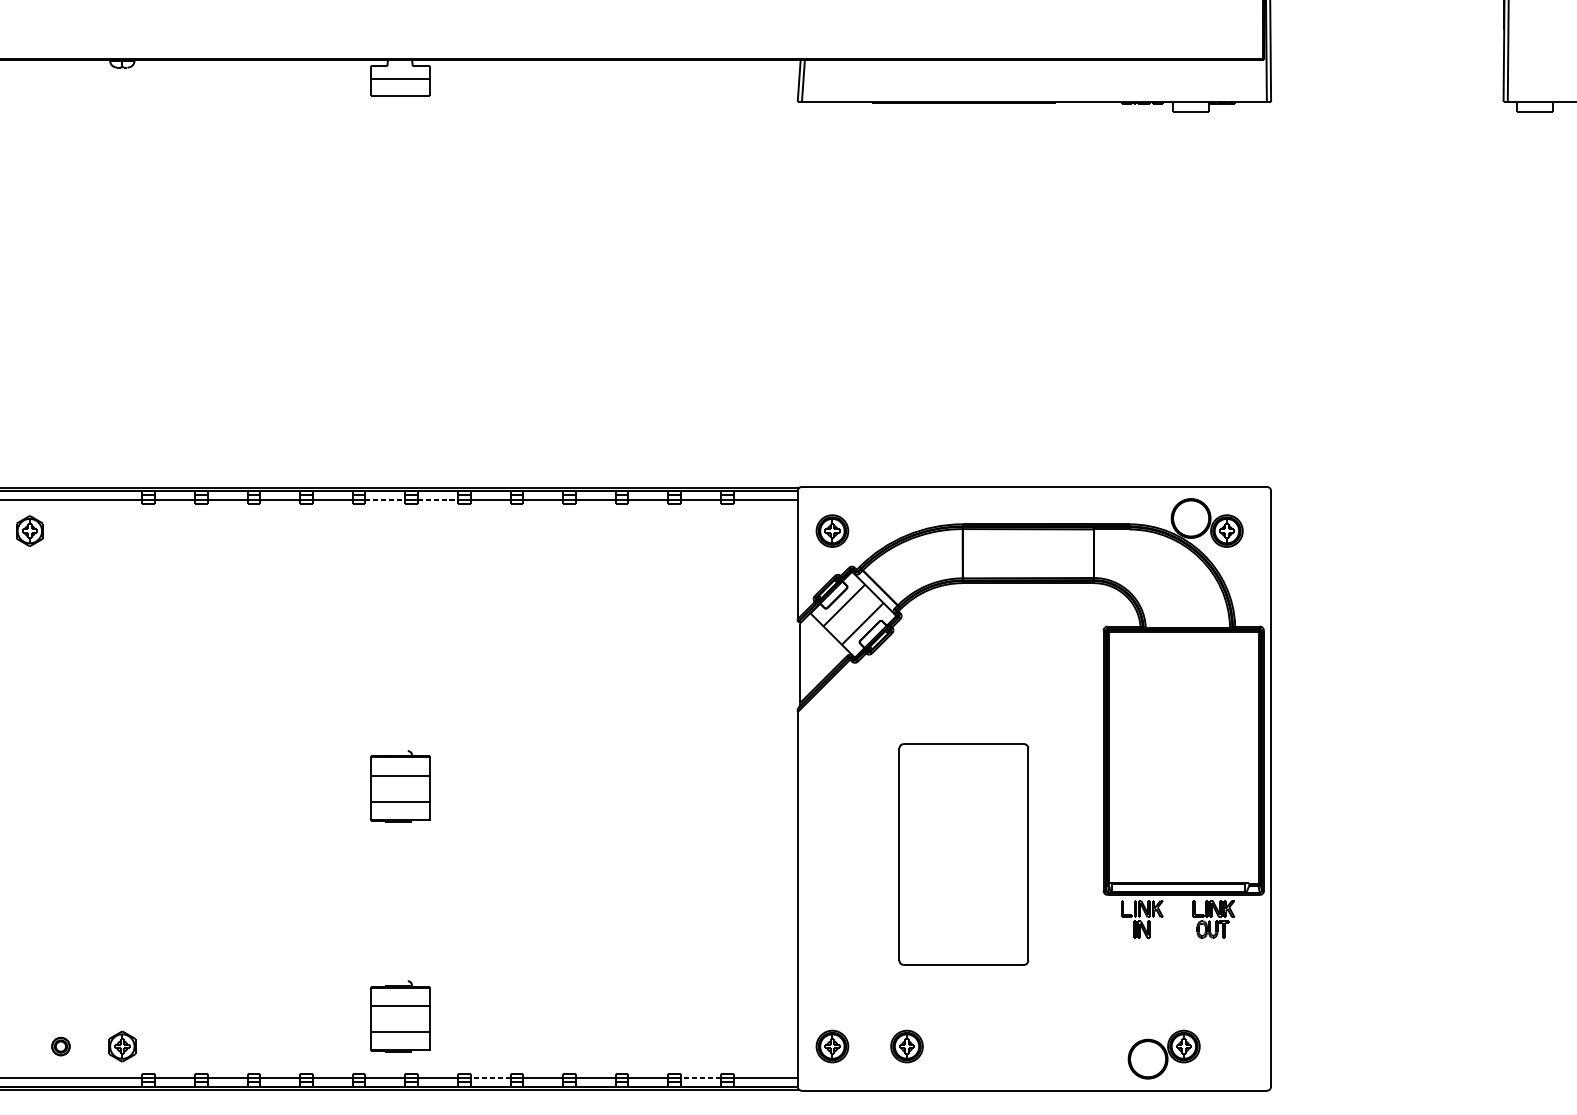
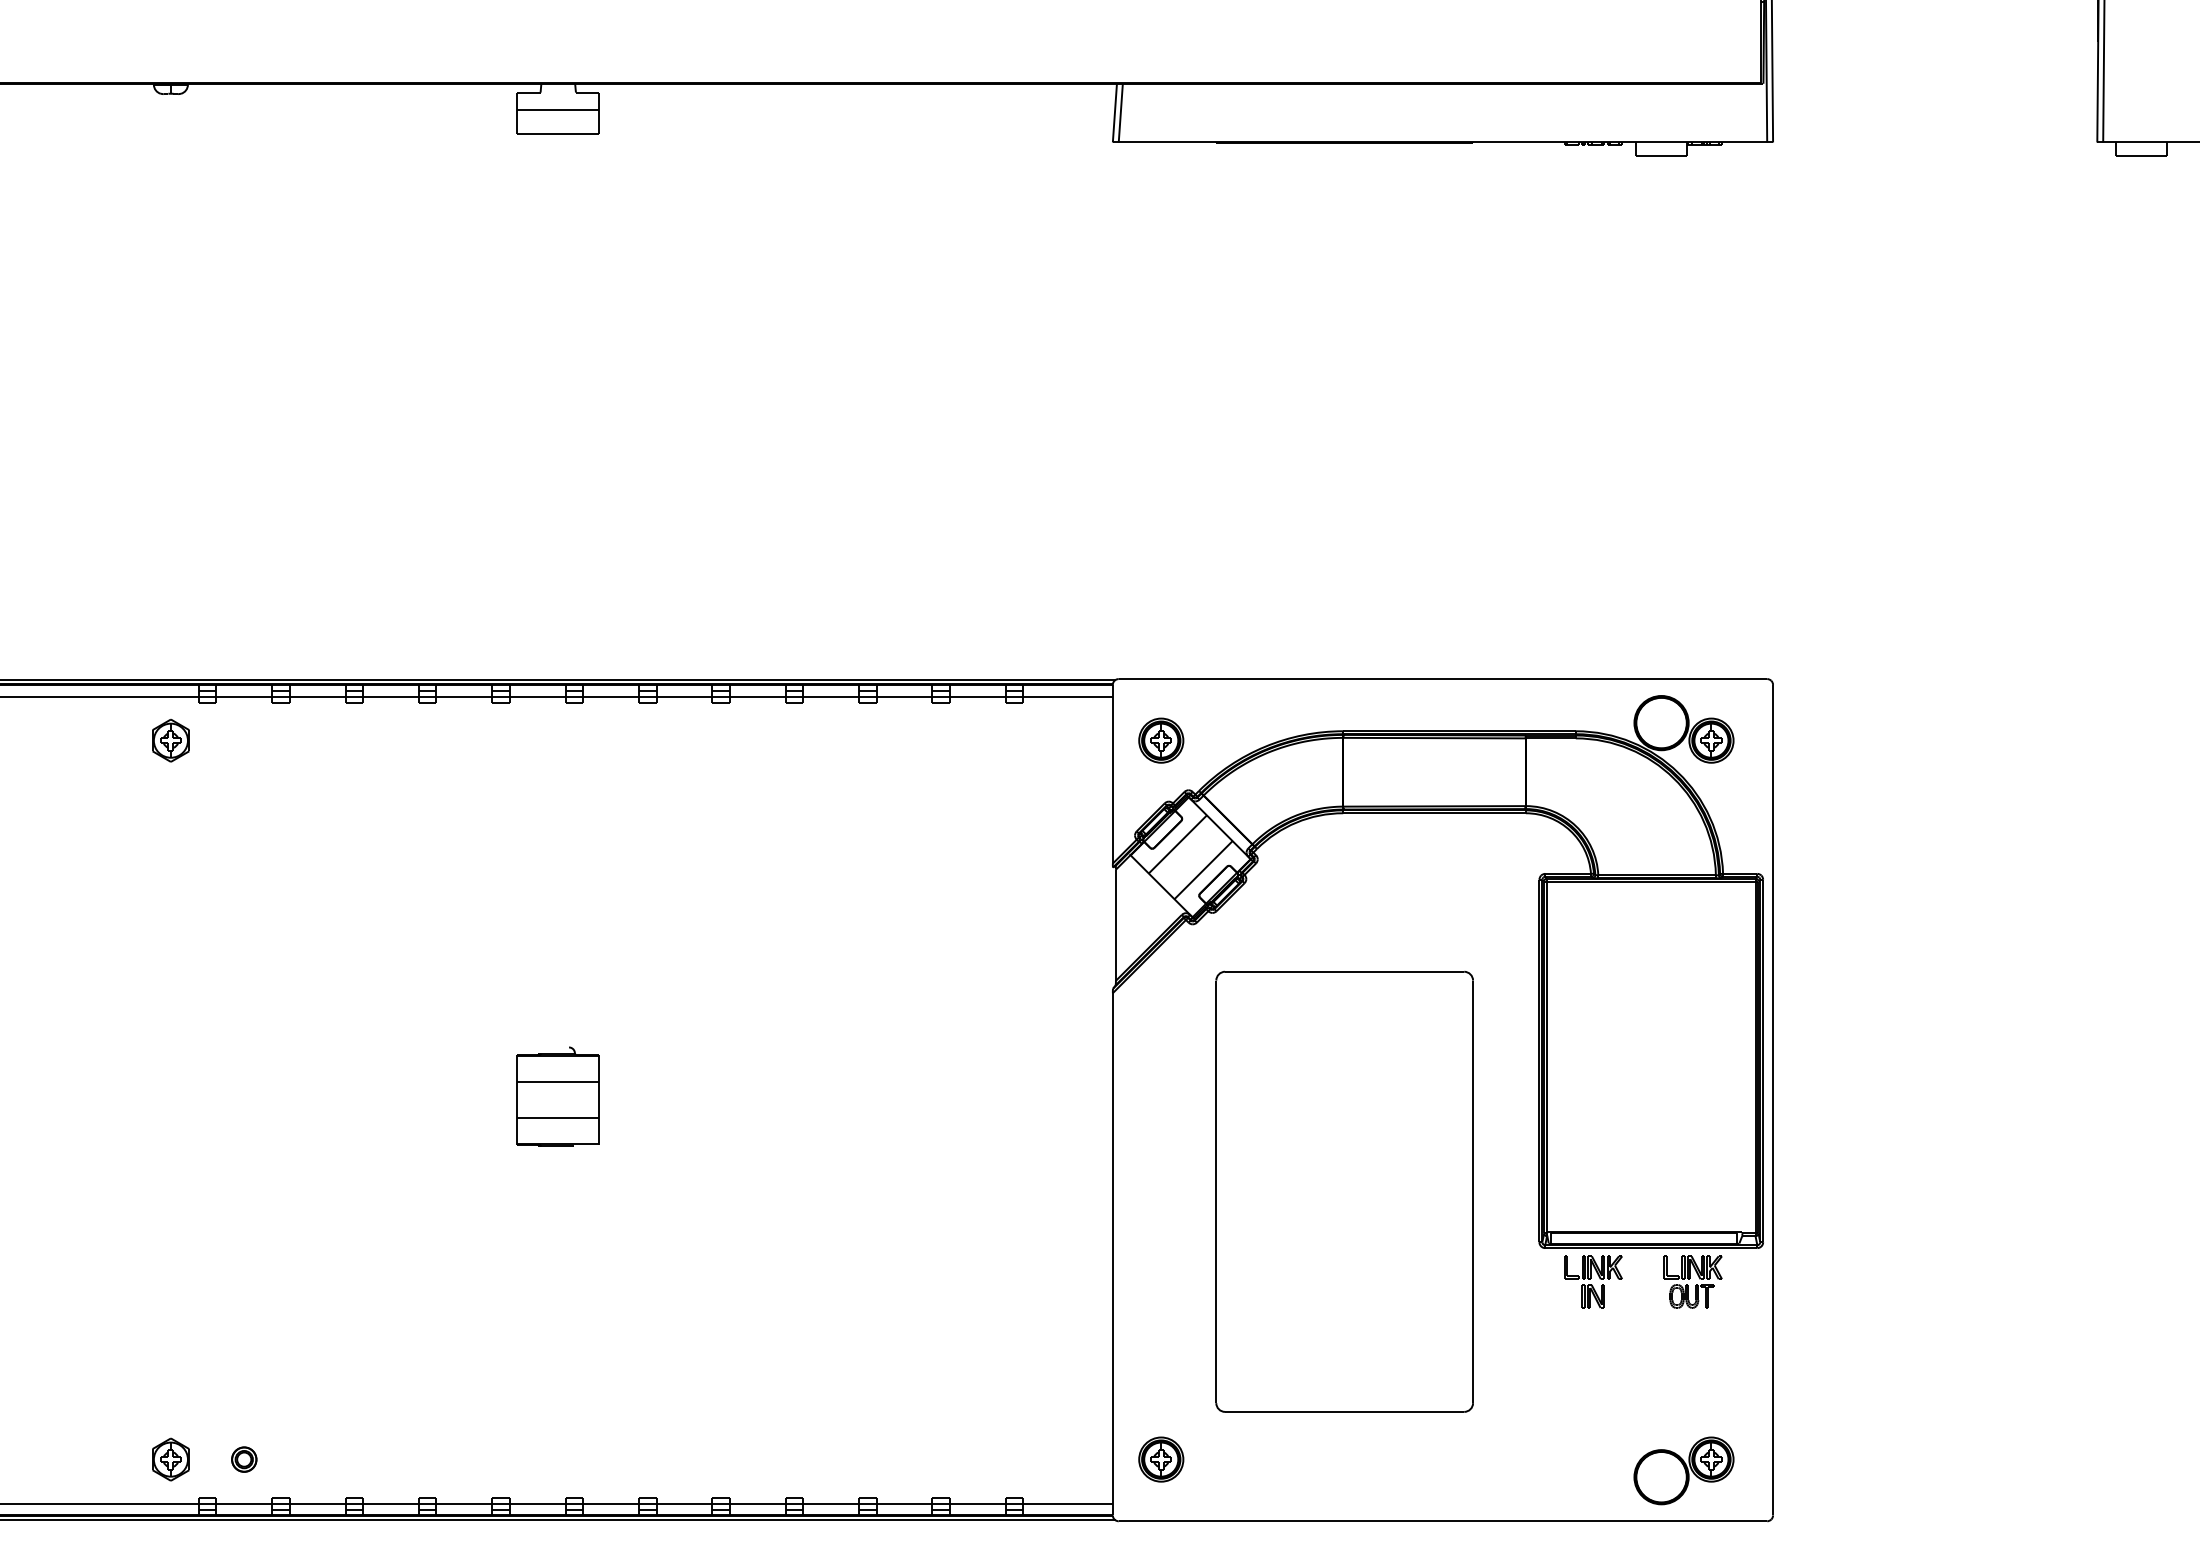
line: (385, 499) -> (537, 696), dashed -> solid
line: (438, 499) -> (611, 696), dashed -> solid
part: (29, 530) -> (170, 740), moved
part: (963, 854) -> (1344, 1191), size x1.43
part: (399, 1016) -> (557, 1417), removed
part: (61, 1046) -> (244, 1459), moved
part: (907, 1046) -> (1265, 1459), removed
part: (1163, 1054) -> (1683, 1470), moved
line: (490, 1078) -> (684, 1503), dashed -> solid
line: (700, 1078) -> (977, 1503), dashed -> solid

